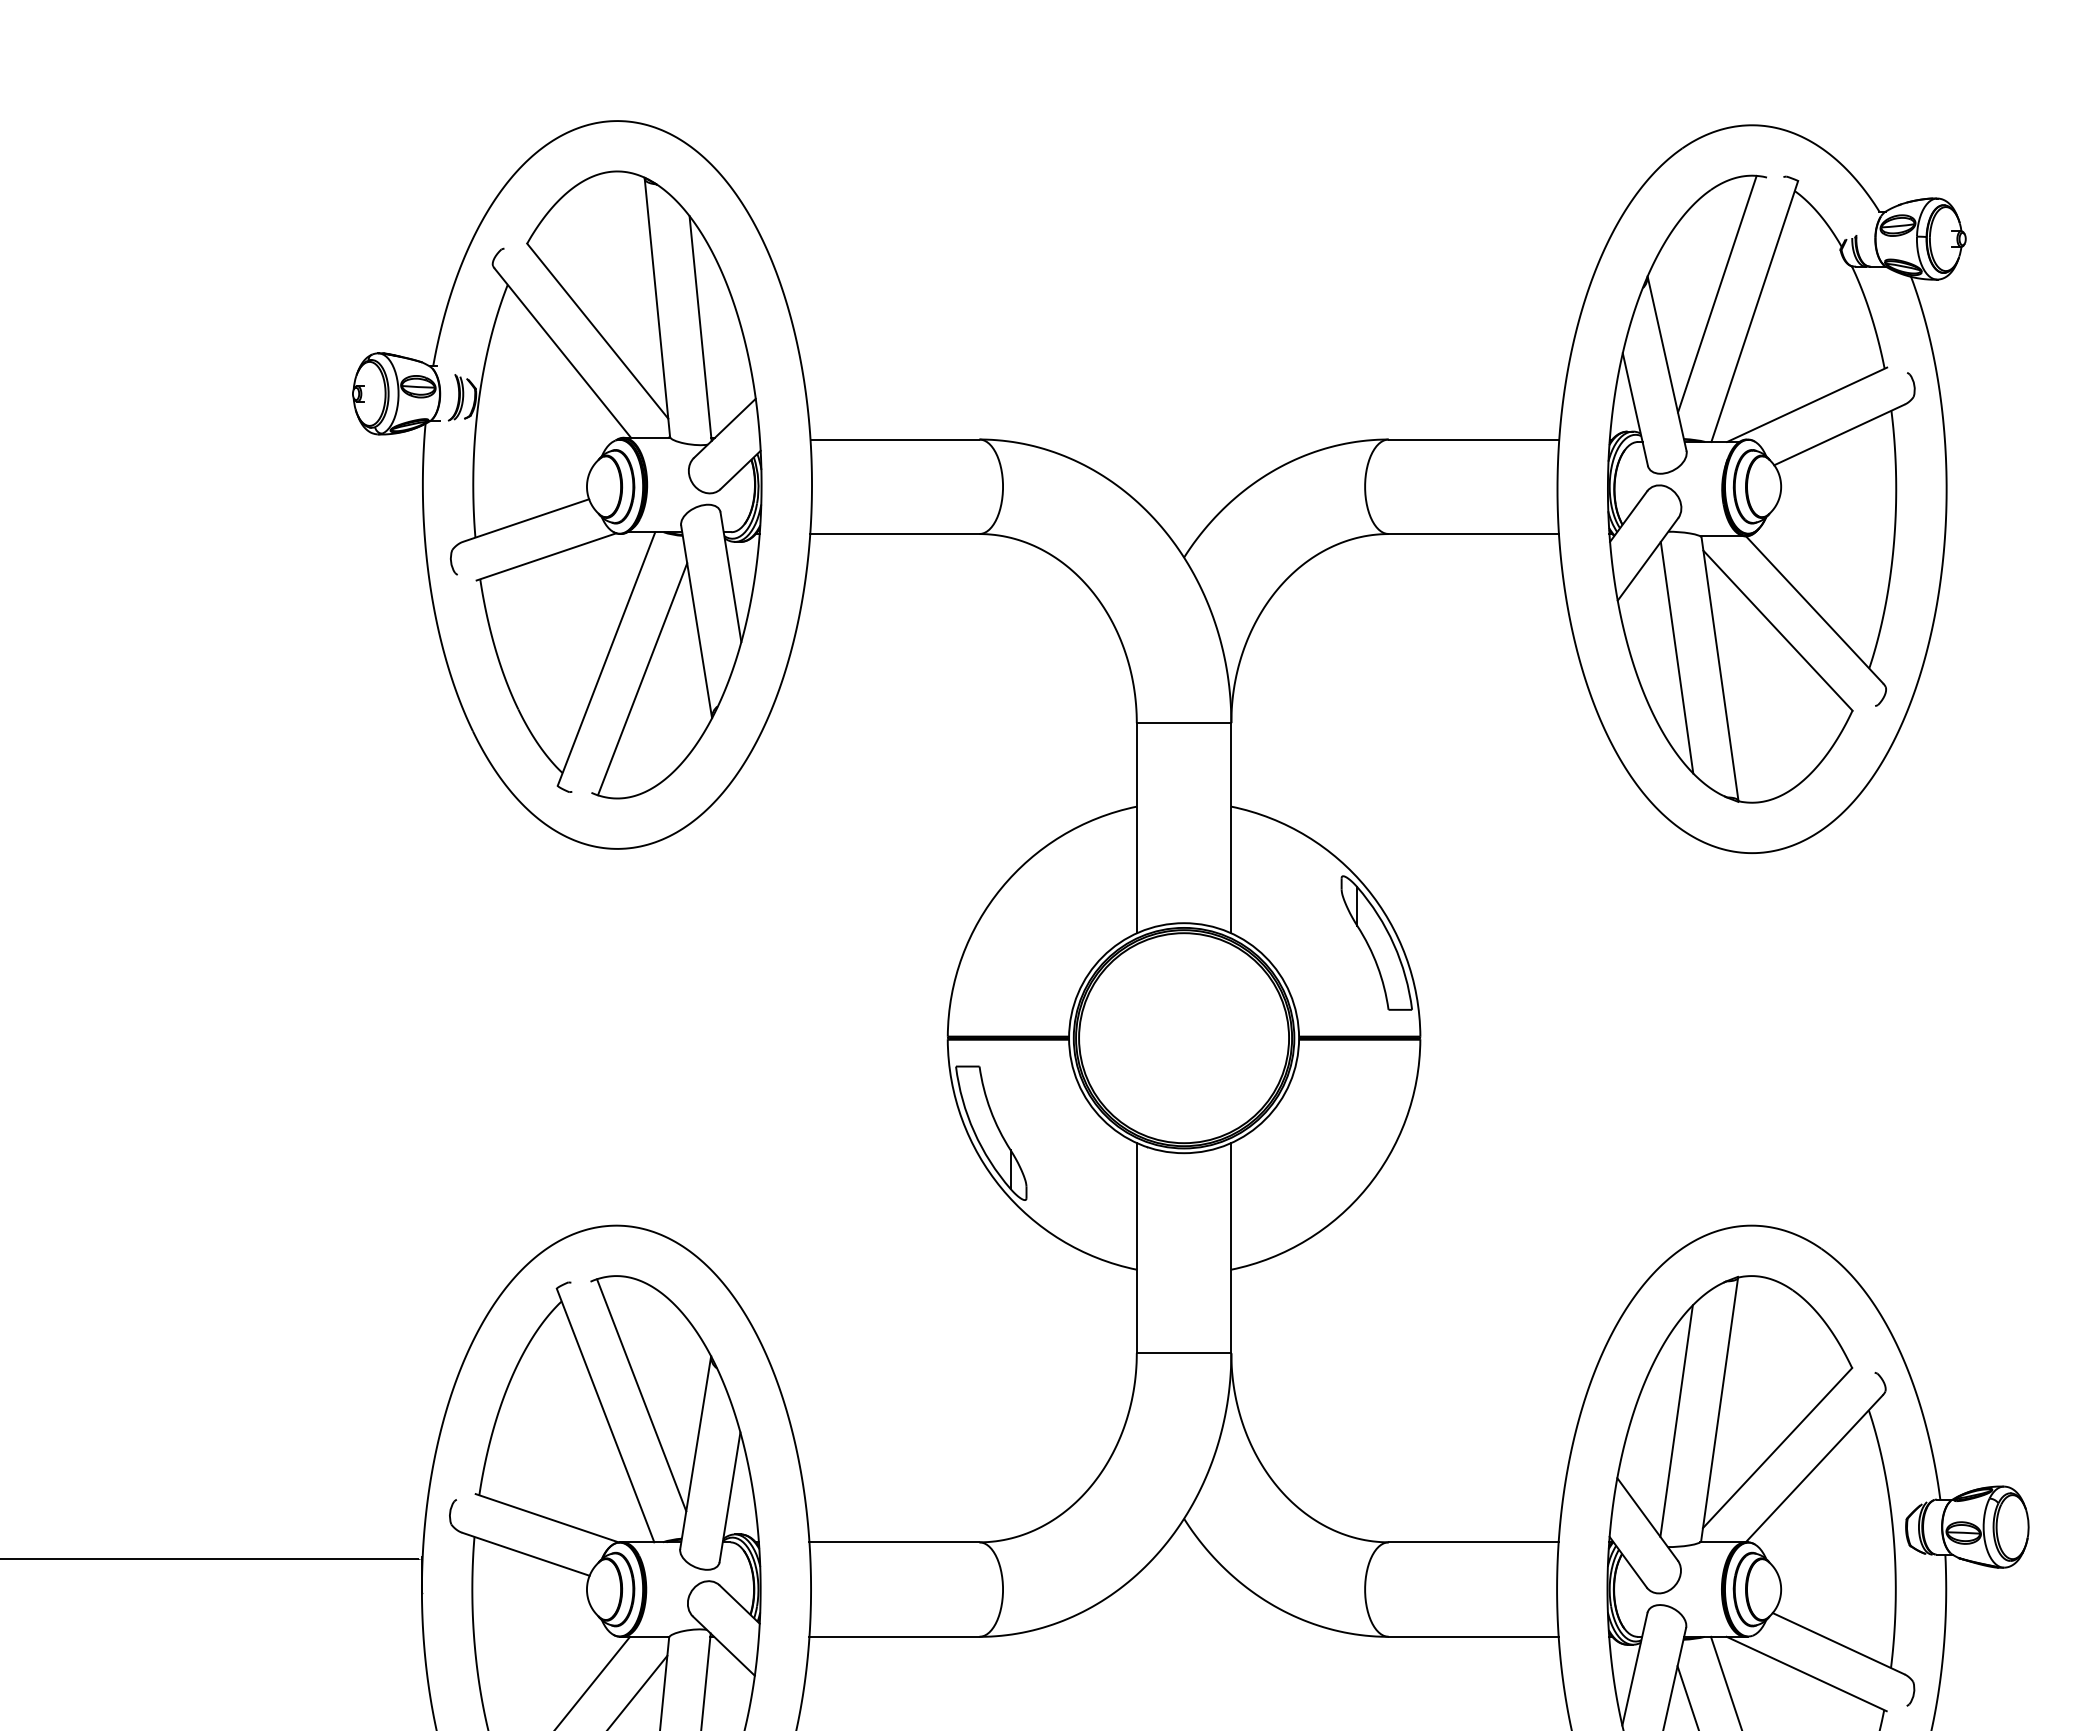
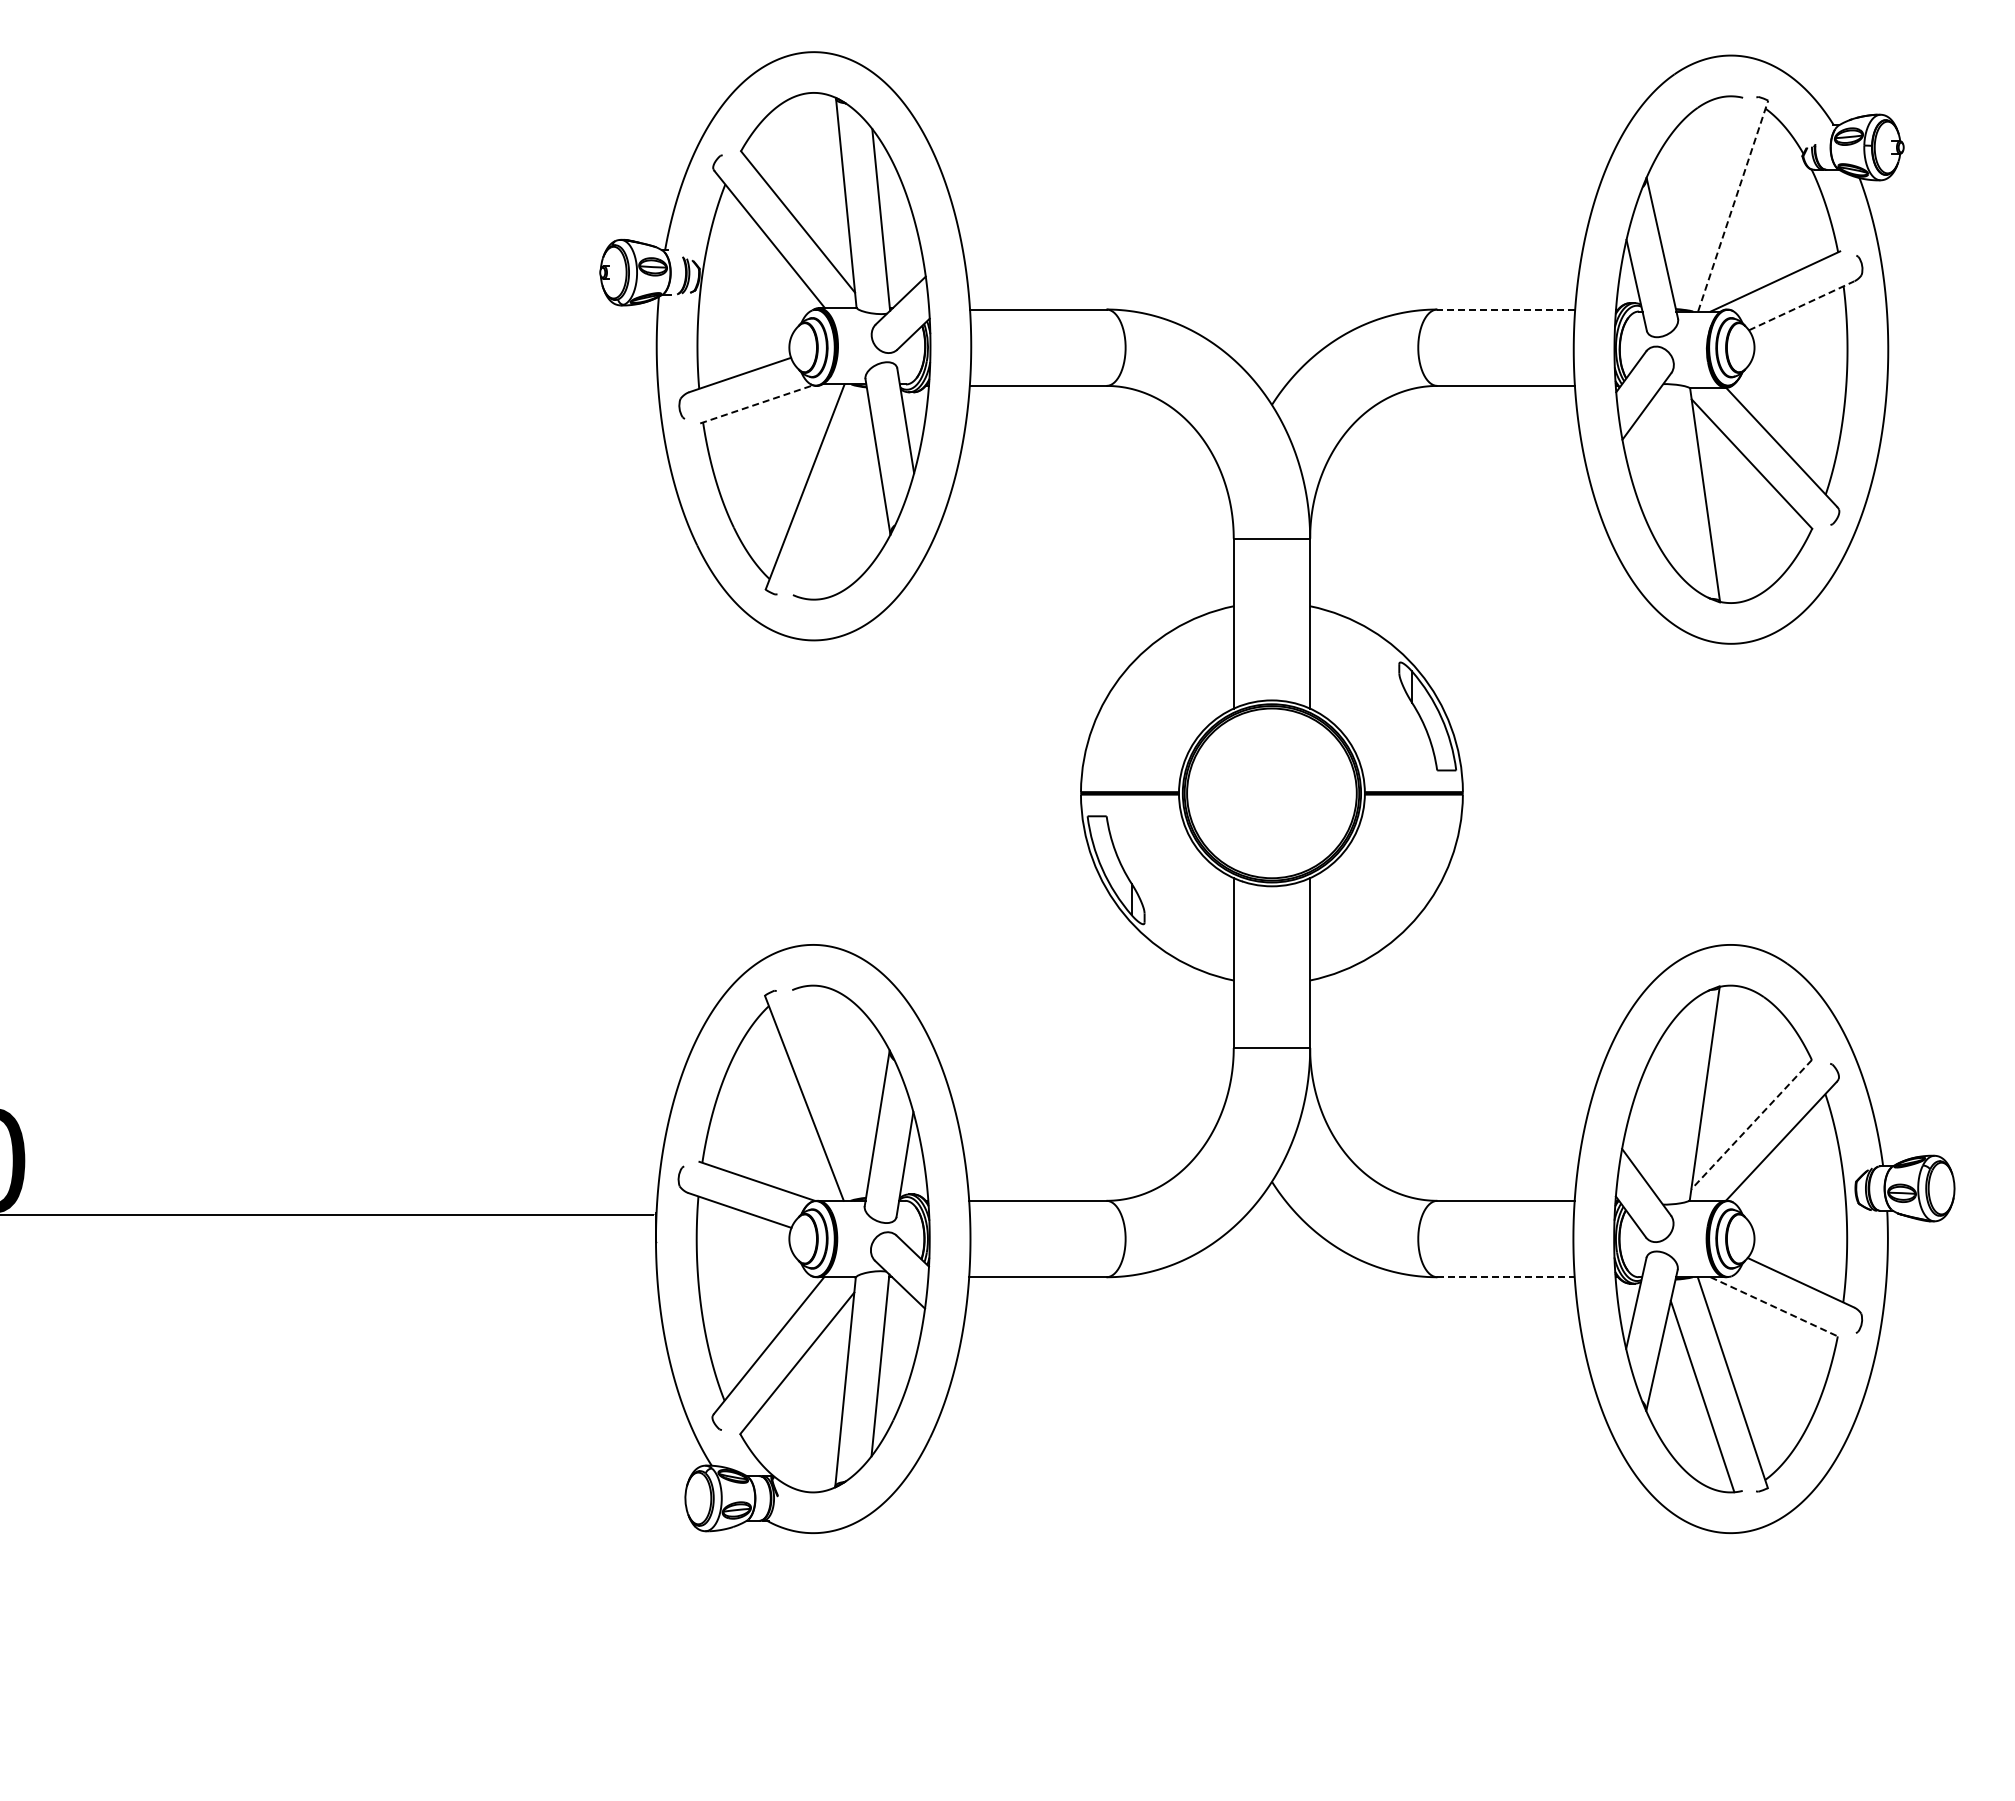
line: (1716, 293) -> (1702, 191), removed
line: (1755, 310) -> (1733, 205), solid -> dashed
line: (1840, 434) -> (1802, 305), solid -> dashed
line: (1474, 439) -> (1506, 309), solid -> dashed
line: (546, 557) -> (756, 404), solid -> dashed
line: (1677, 657) -> (1670, 485), removed
line: (642, 679) -> (834, 503), removed
line: (641, 1394) -> (833, 1081), removed
line: (1675, 1420) -> (1669, 1102), removed
line: (1777, 1449) -> (1751, 1125), solid -> dashed
line: (1474, 1637) -> (1506, 1277), solid -> dashed
line: (1807, 1674) -> (1775, 1307), solid -> dashed

